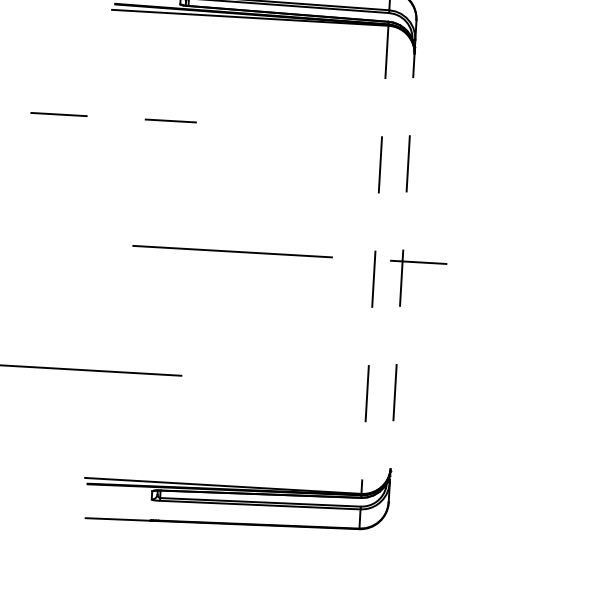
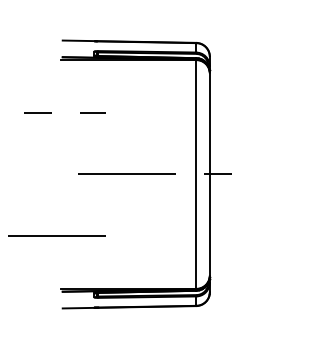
line: (375, 261) -> (196, 175), dashed -> solid
line: (401, 261) -> (209, 174), dashed -> solid

